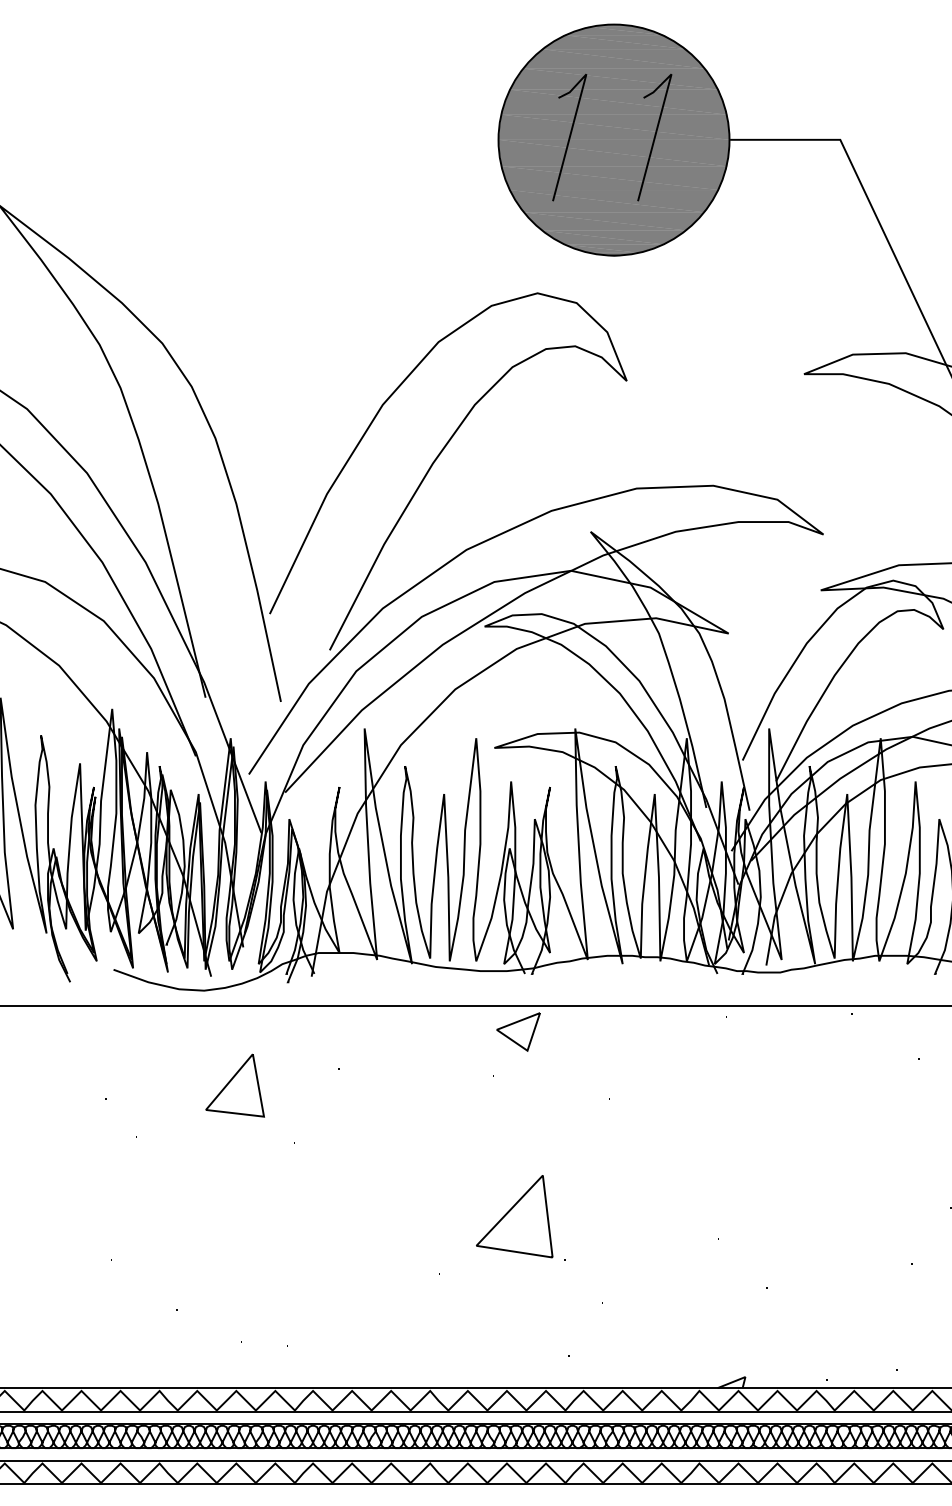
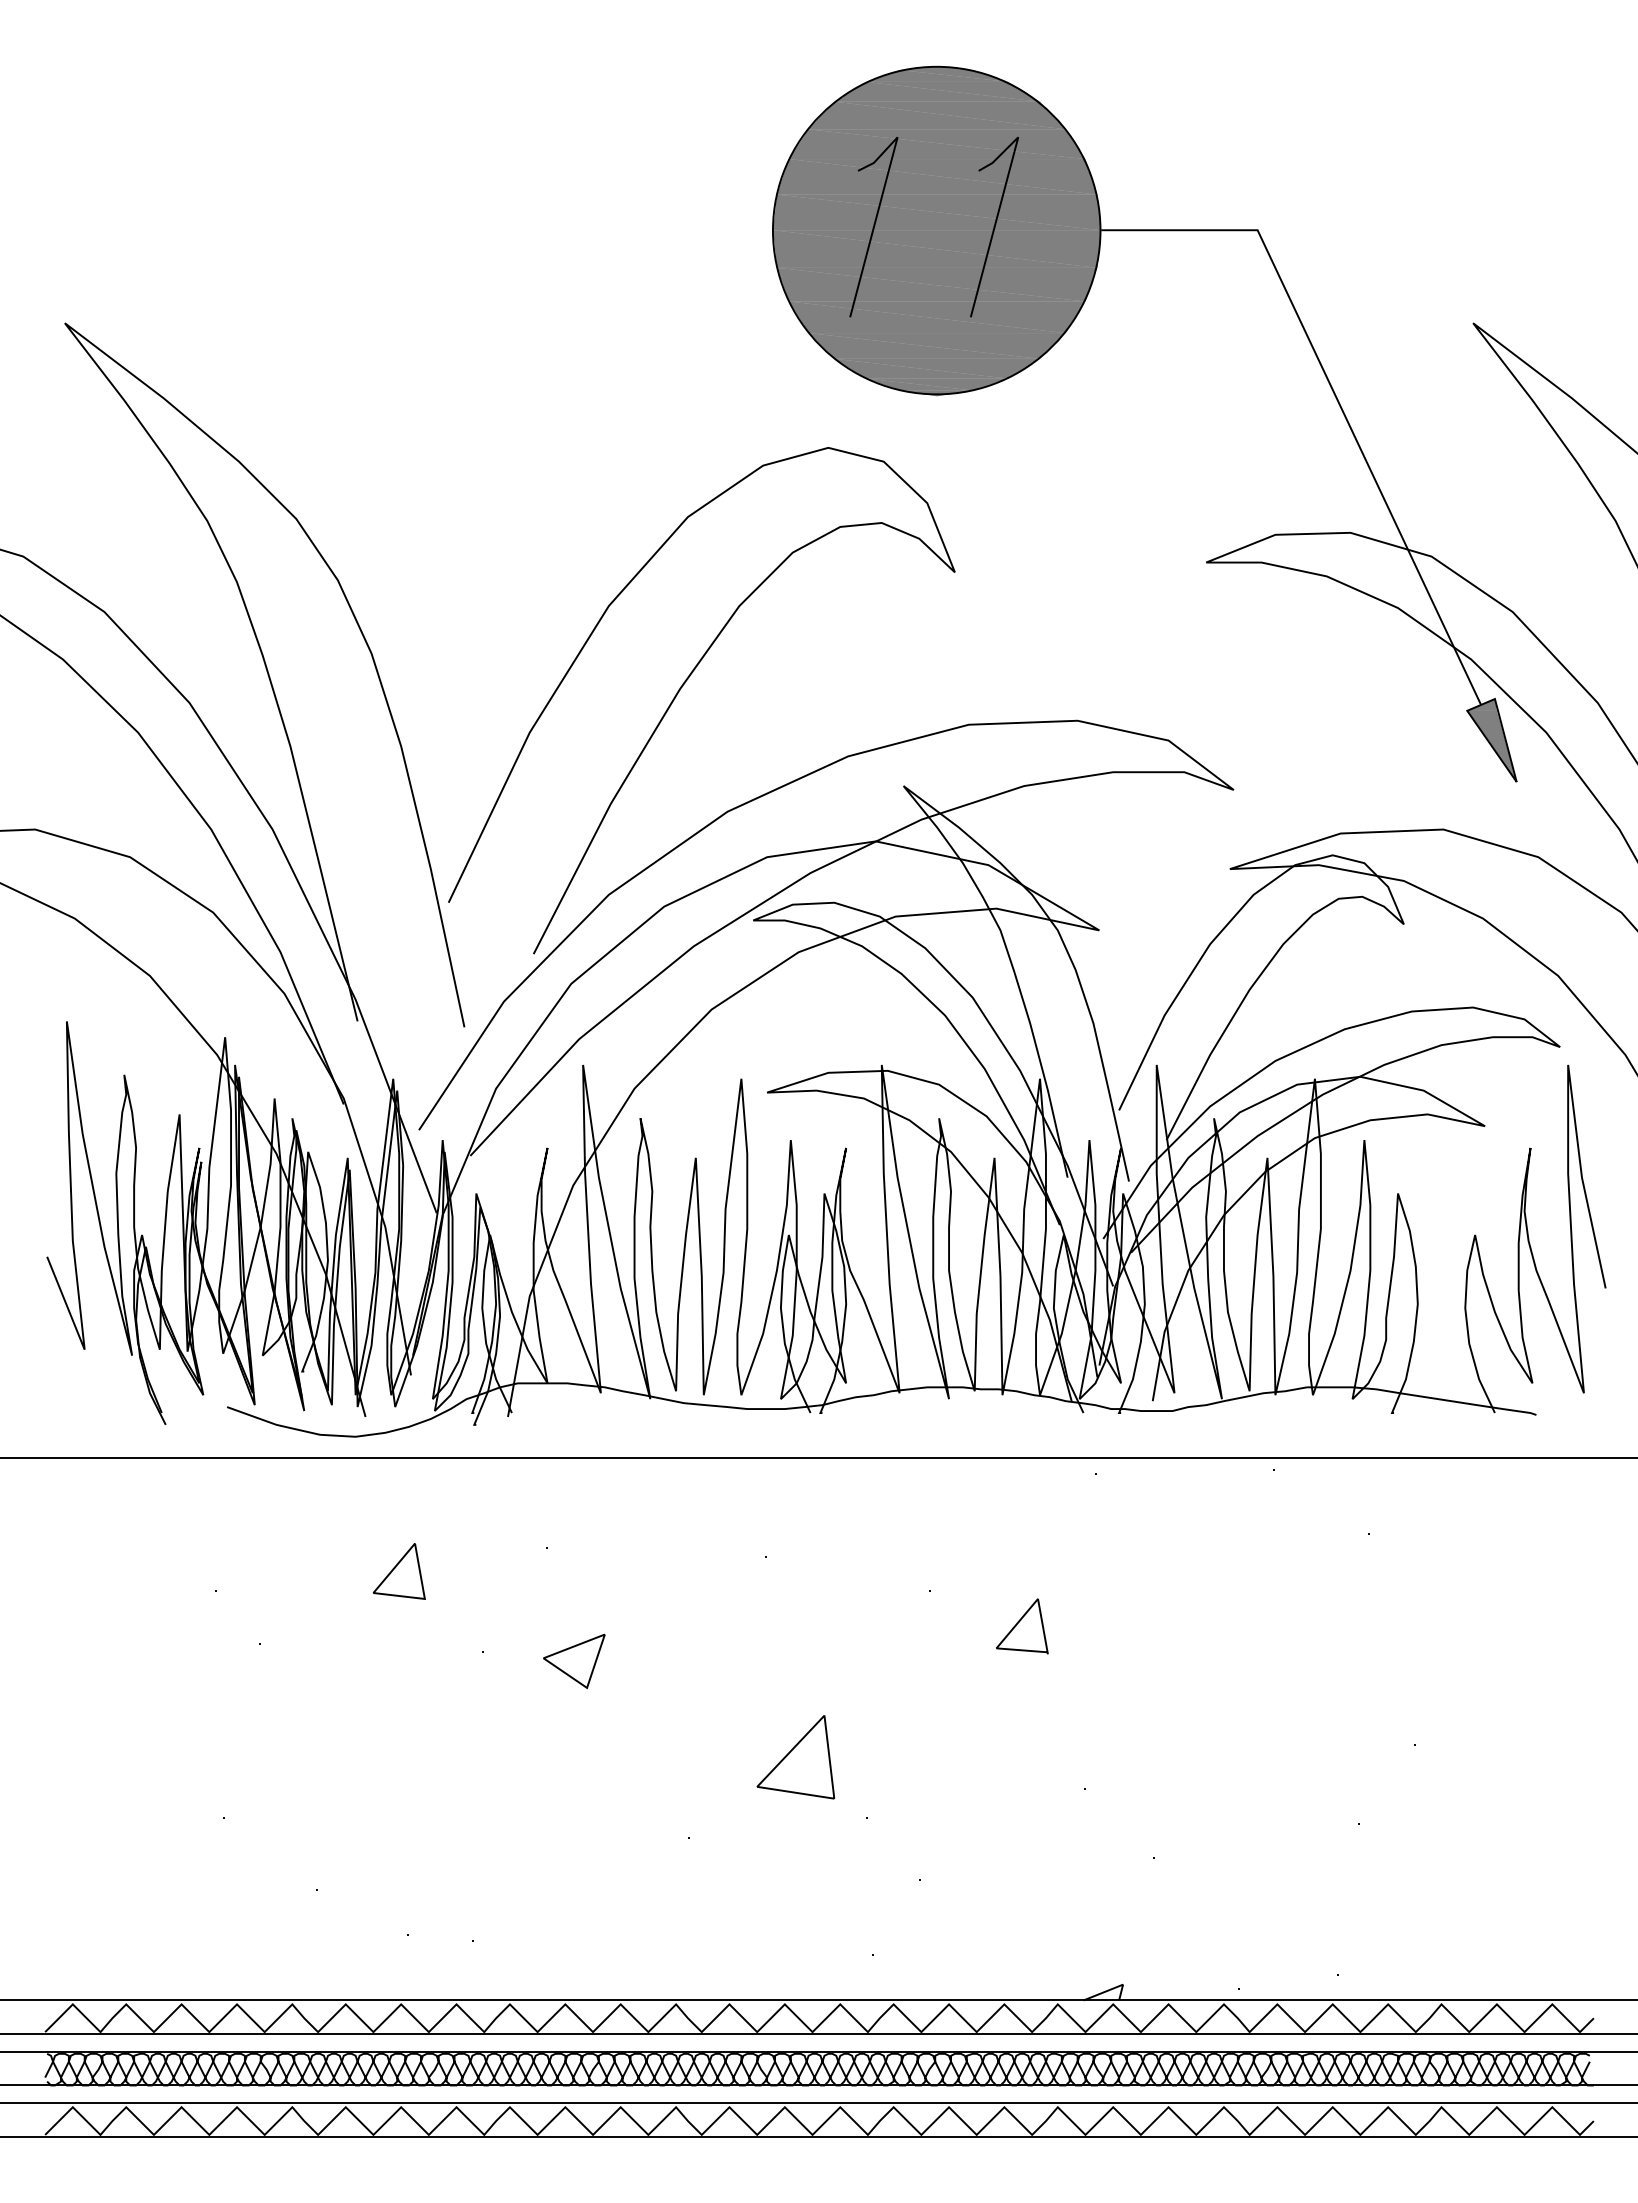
part: (518, 1032) -> (574, 1661), moved
part: (234, 1085) -> (398, 1571), size x0.62
line: (672, 1121) -> (1019, 1622), added
part: (514, 1216) -> (795, 1757), size x0.71

